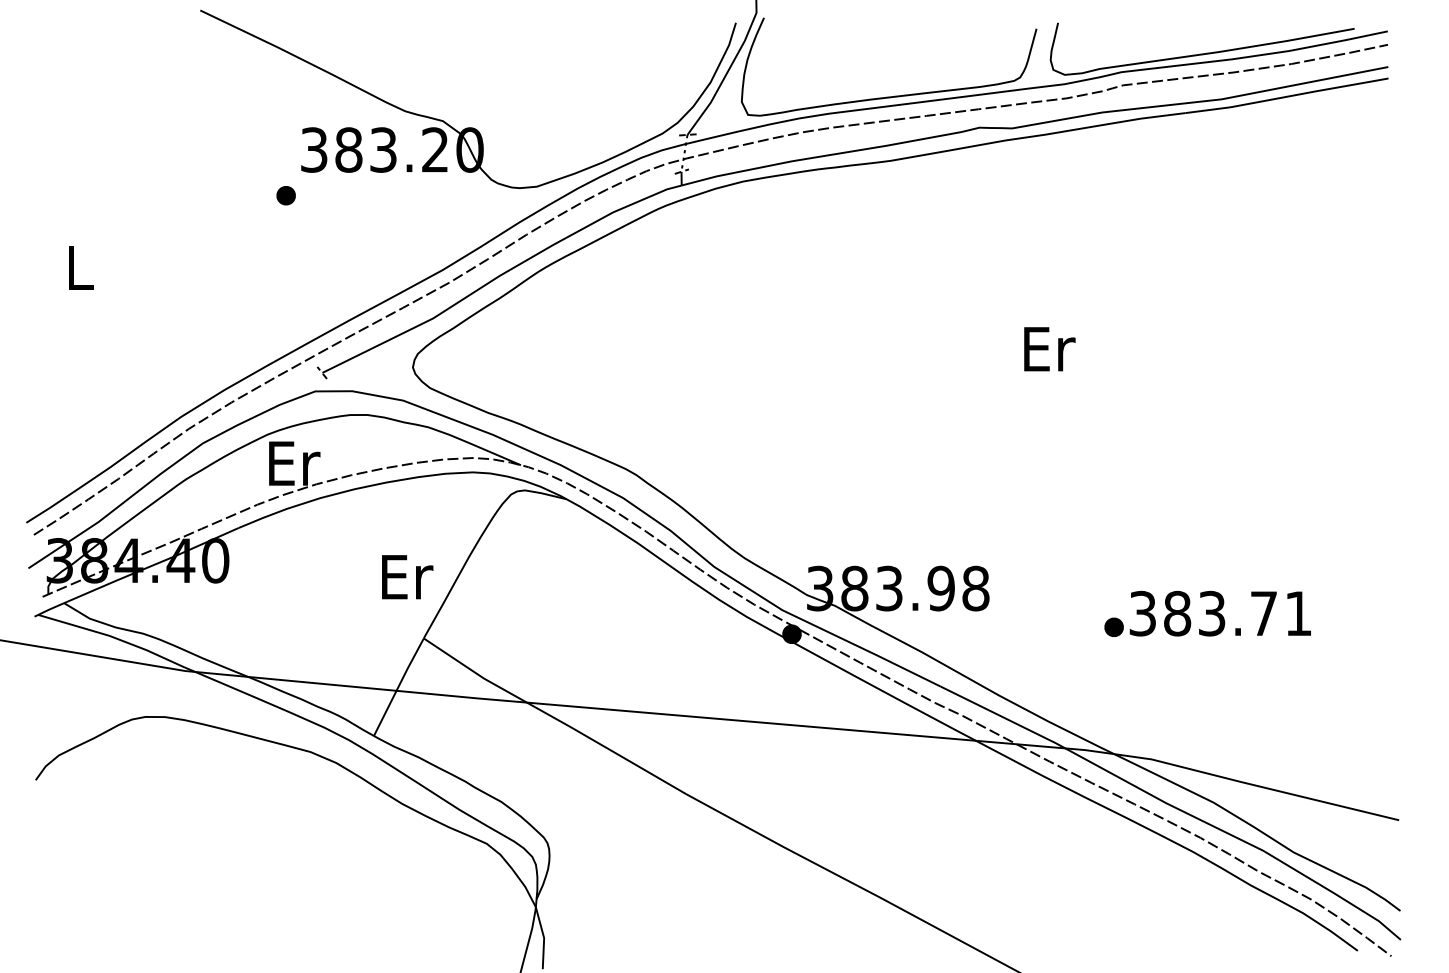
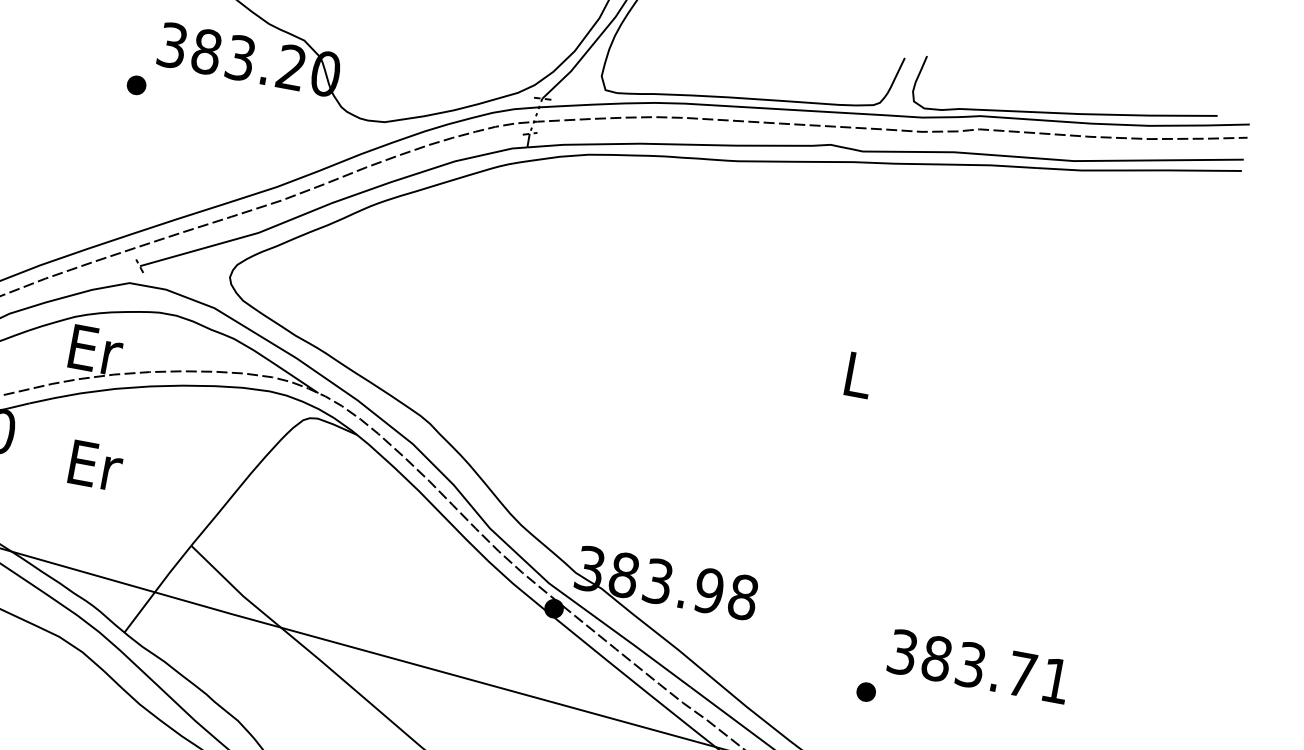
text: (1049, 349) -> (859, 375), Er -> L
text: (407, 577) -> (95, 466), moved
part: (1113, 626) -> (865, 691), moved

